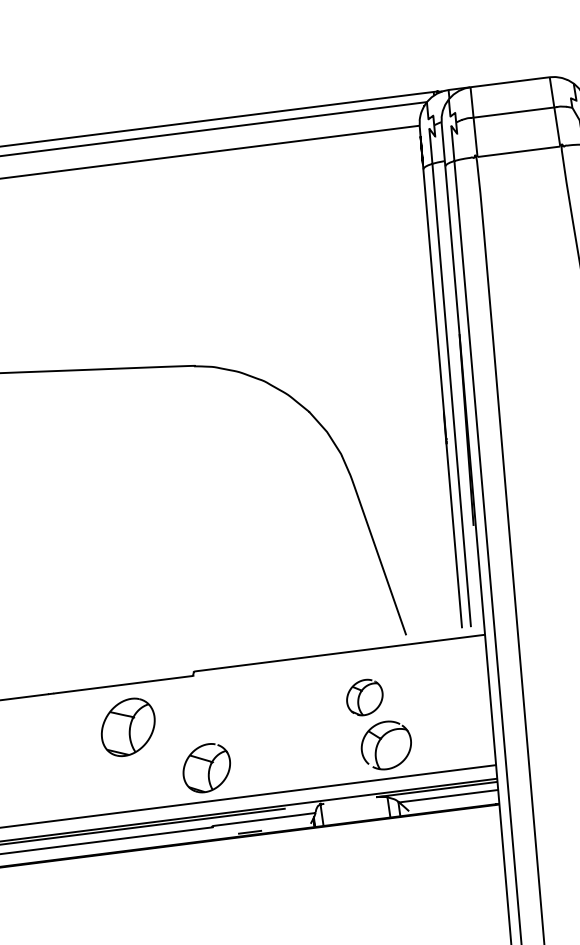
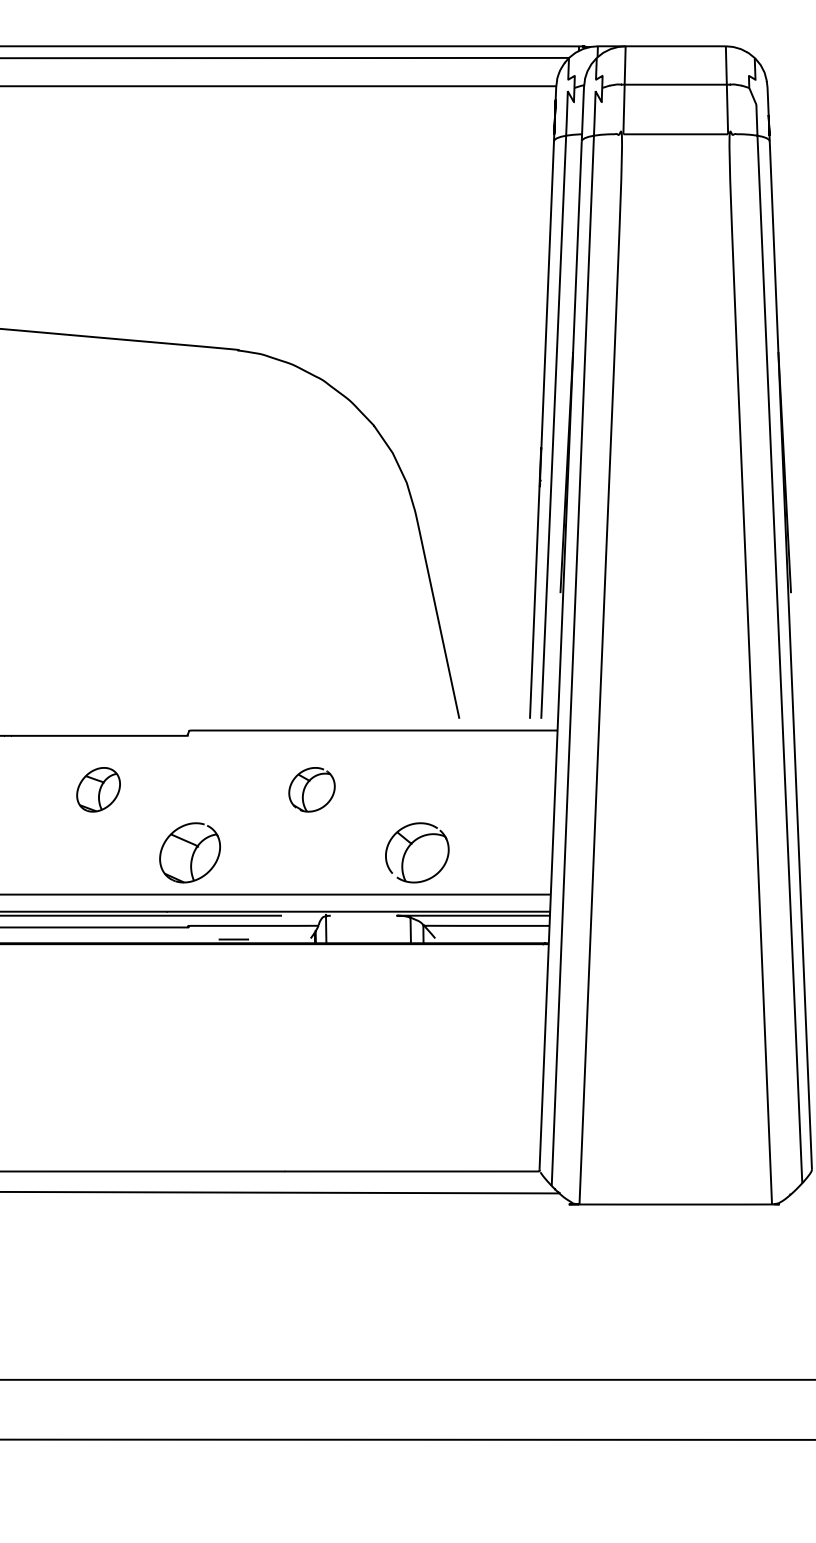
part: (364, 697) -> (311, 789), moved
part: (128, 727) -> (98, 789), size x0.62

